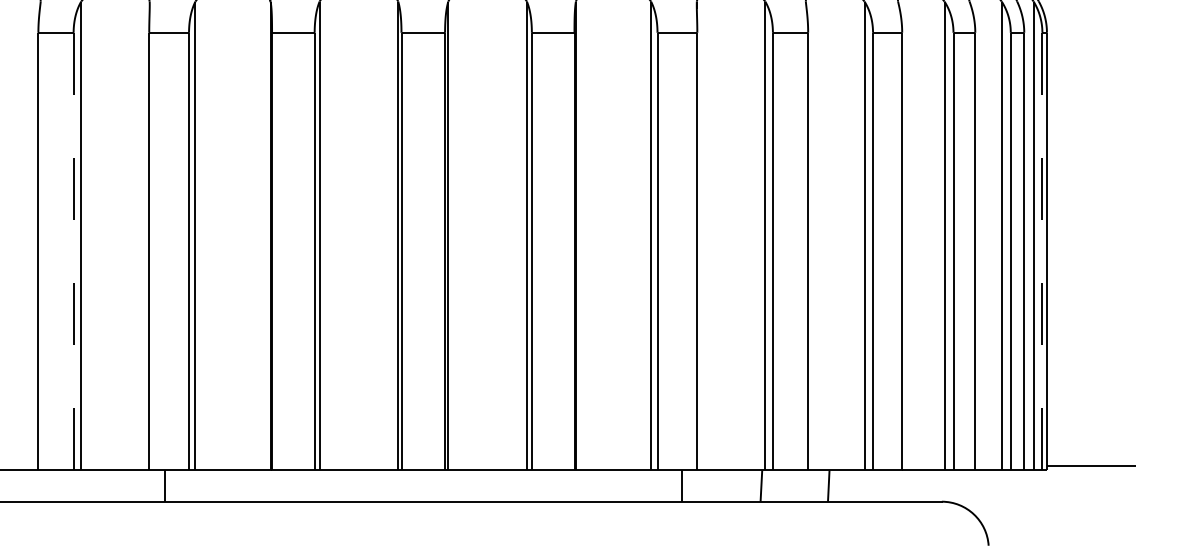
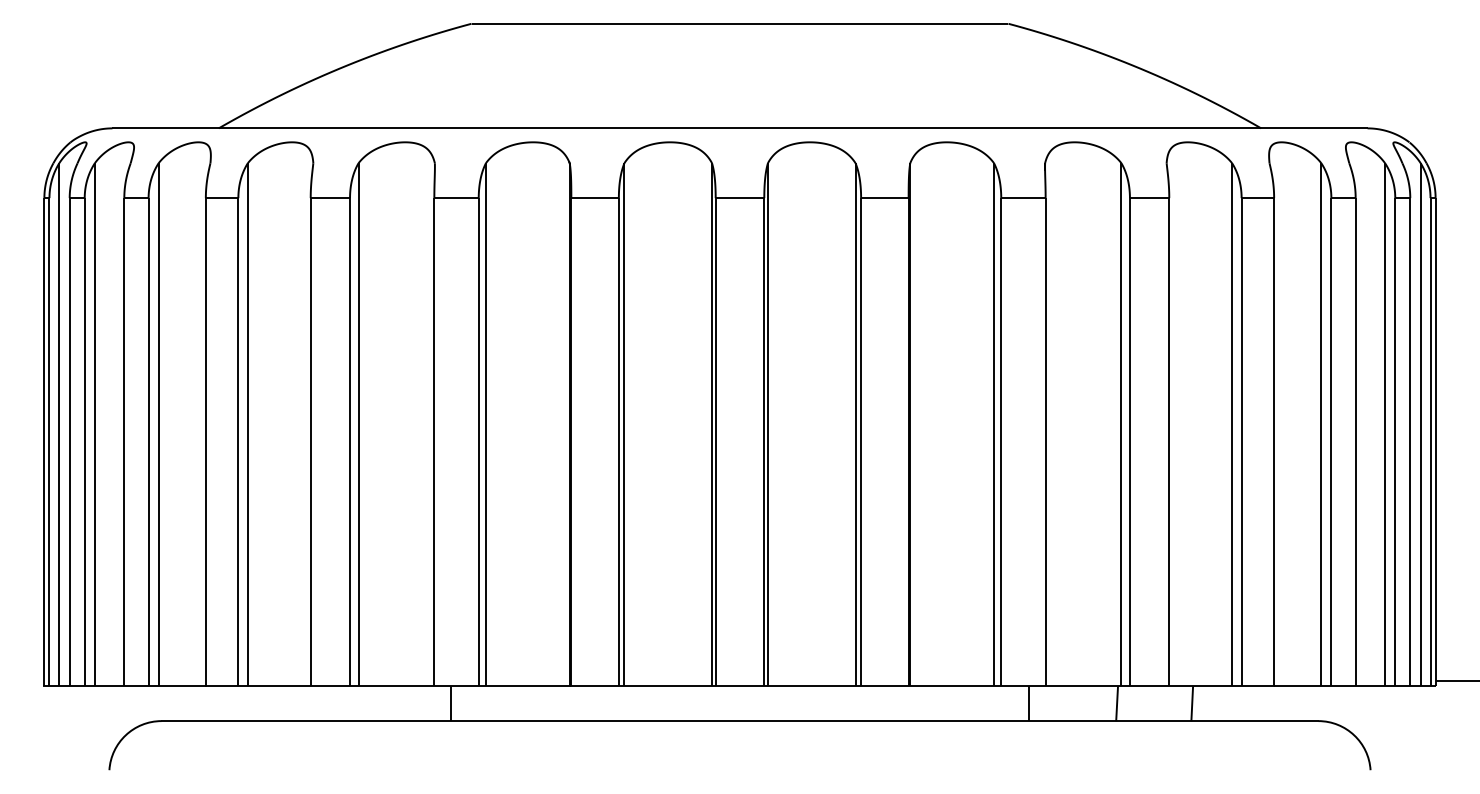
line: (74, 251) -> (350, 441), dashed -> solid
line: (1042, 251) -> (1430, 442), dashed -> solid

